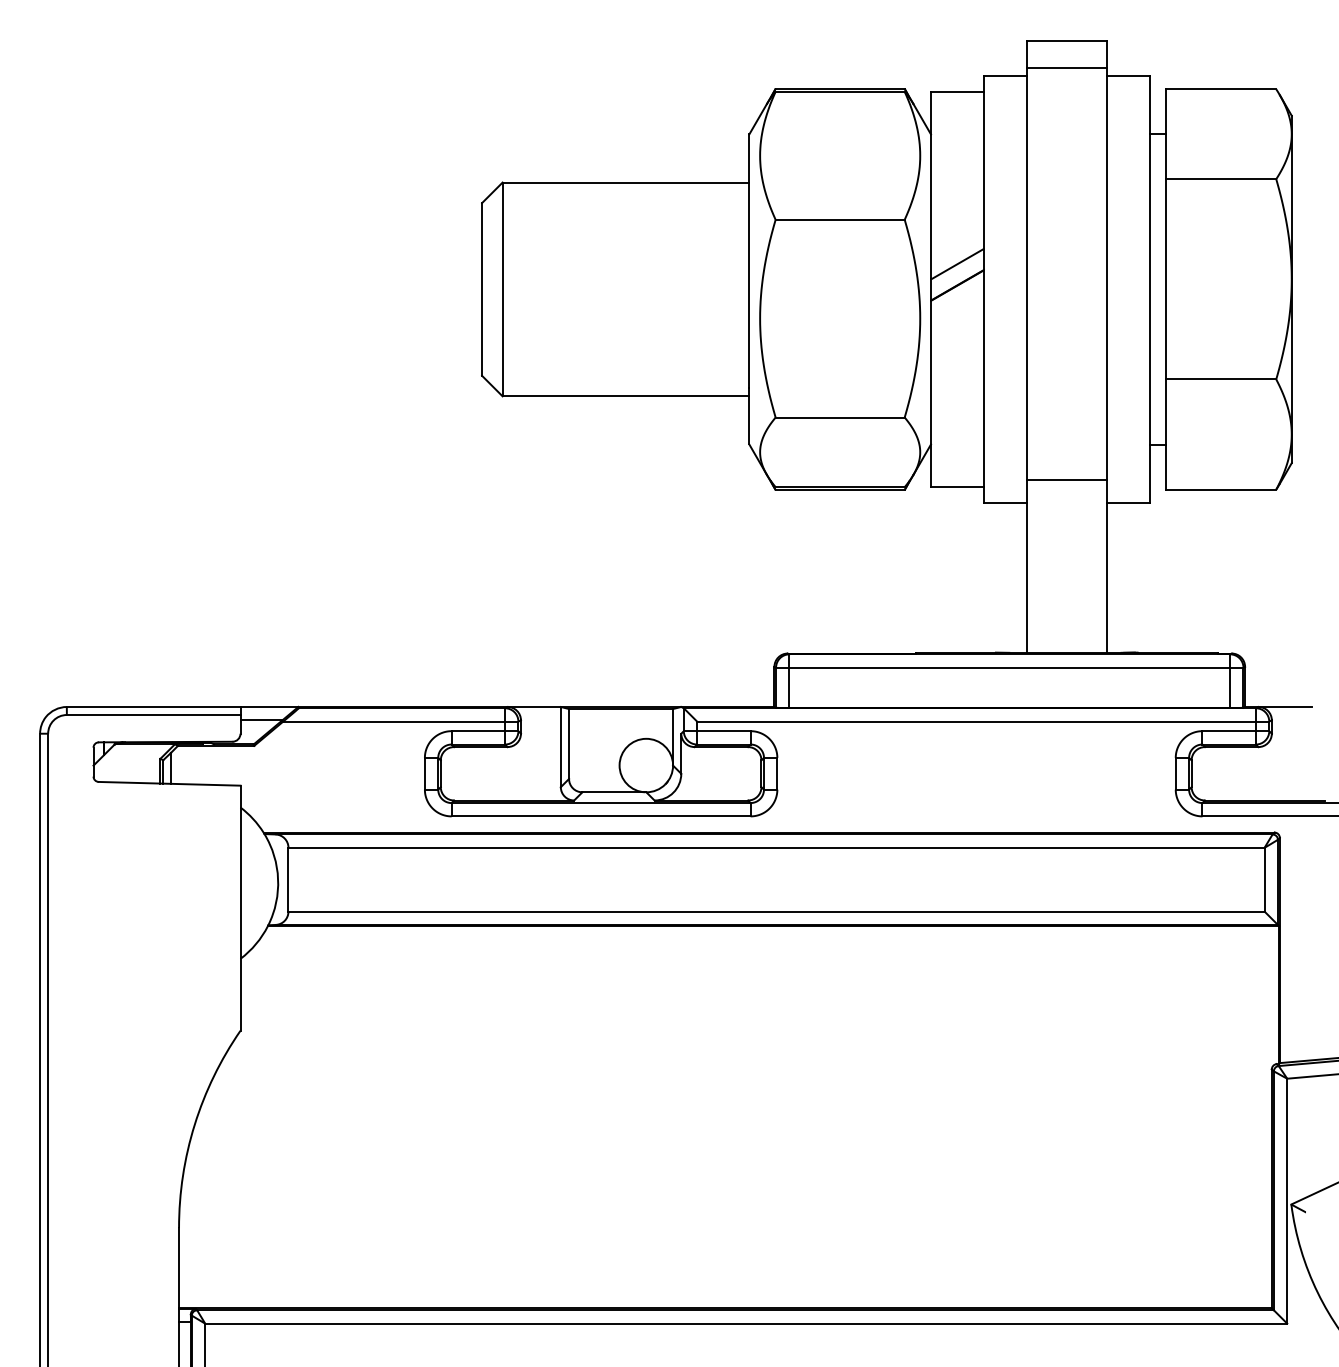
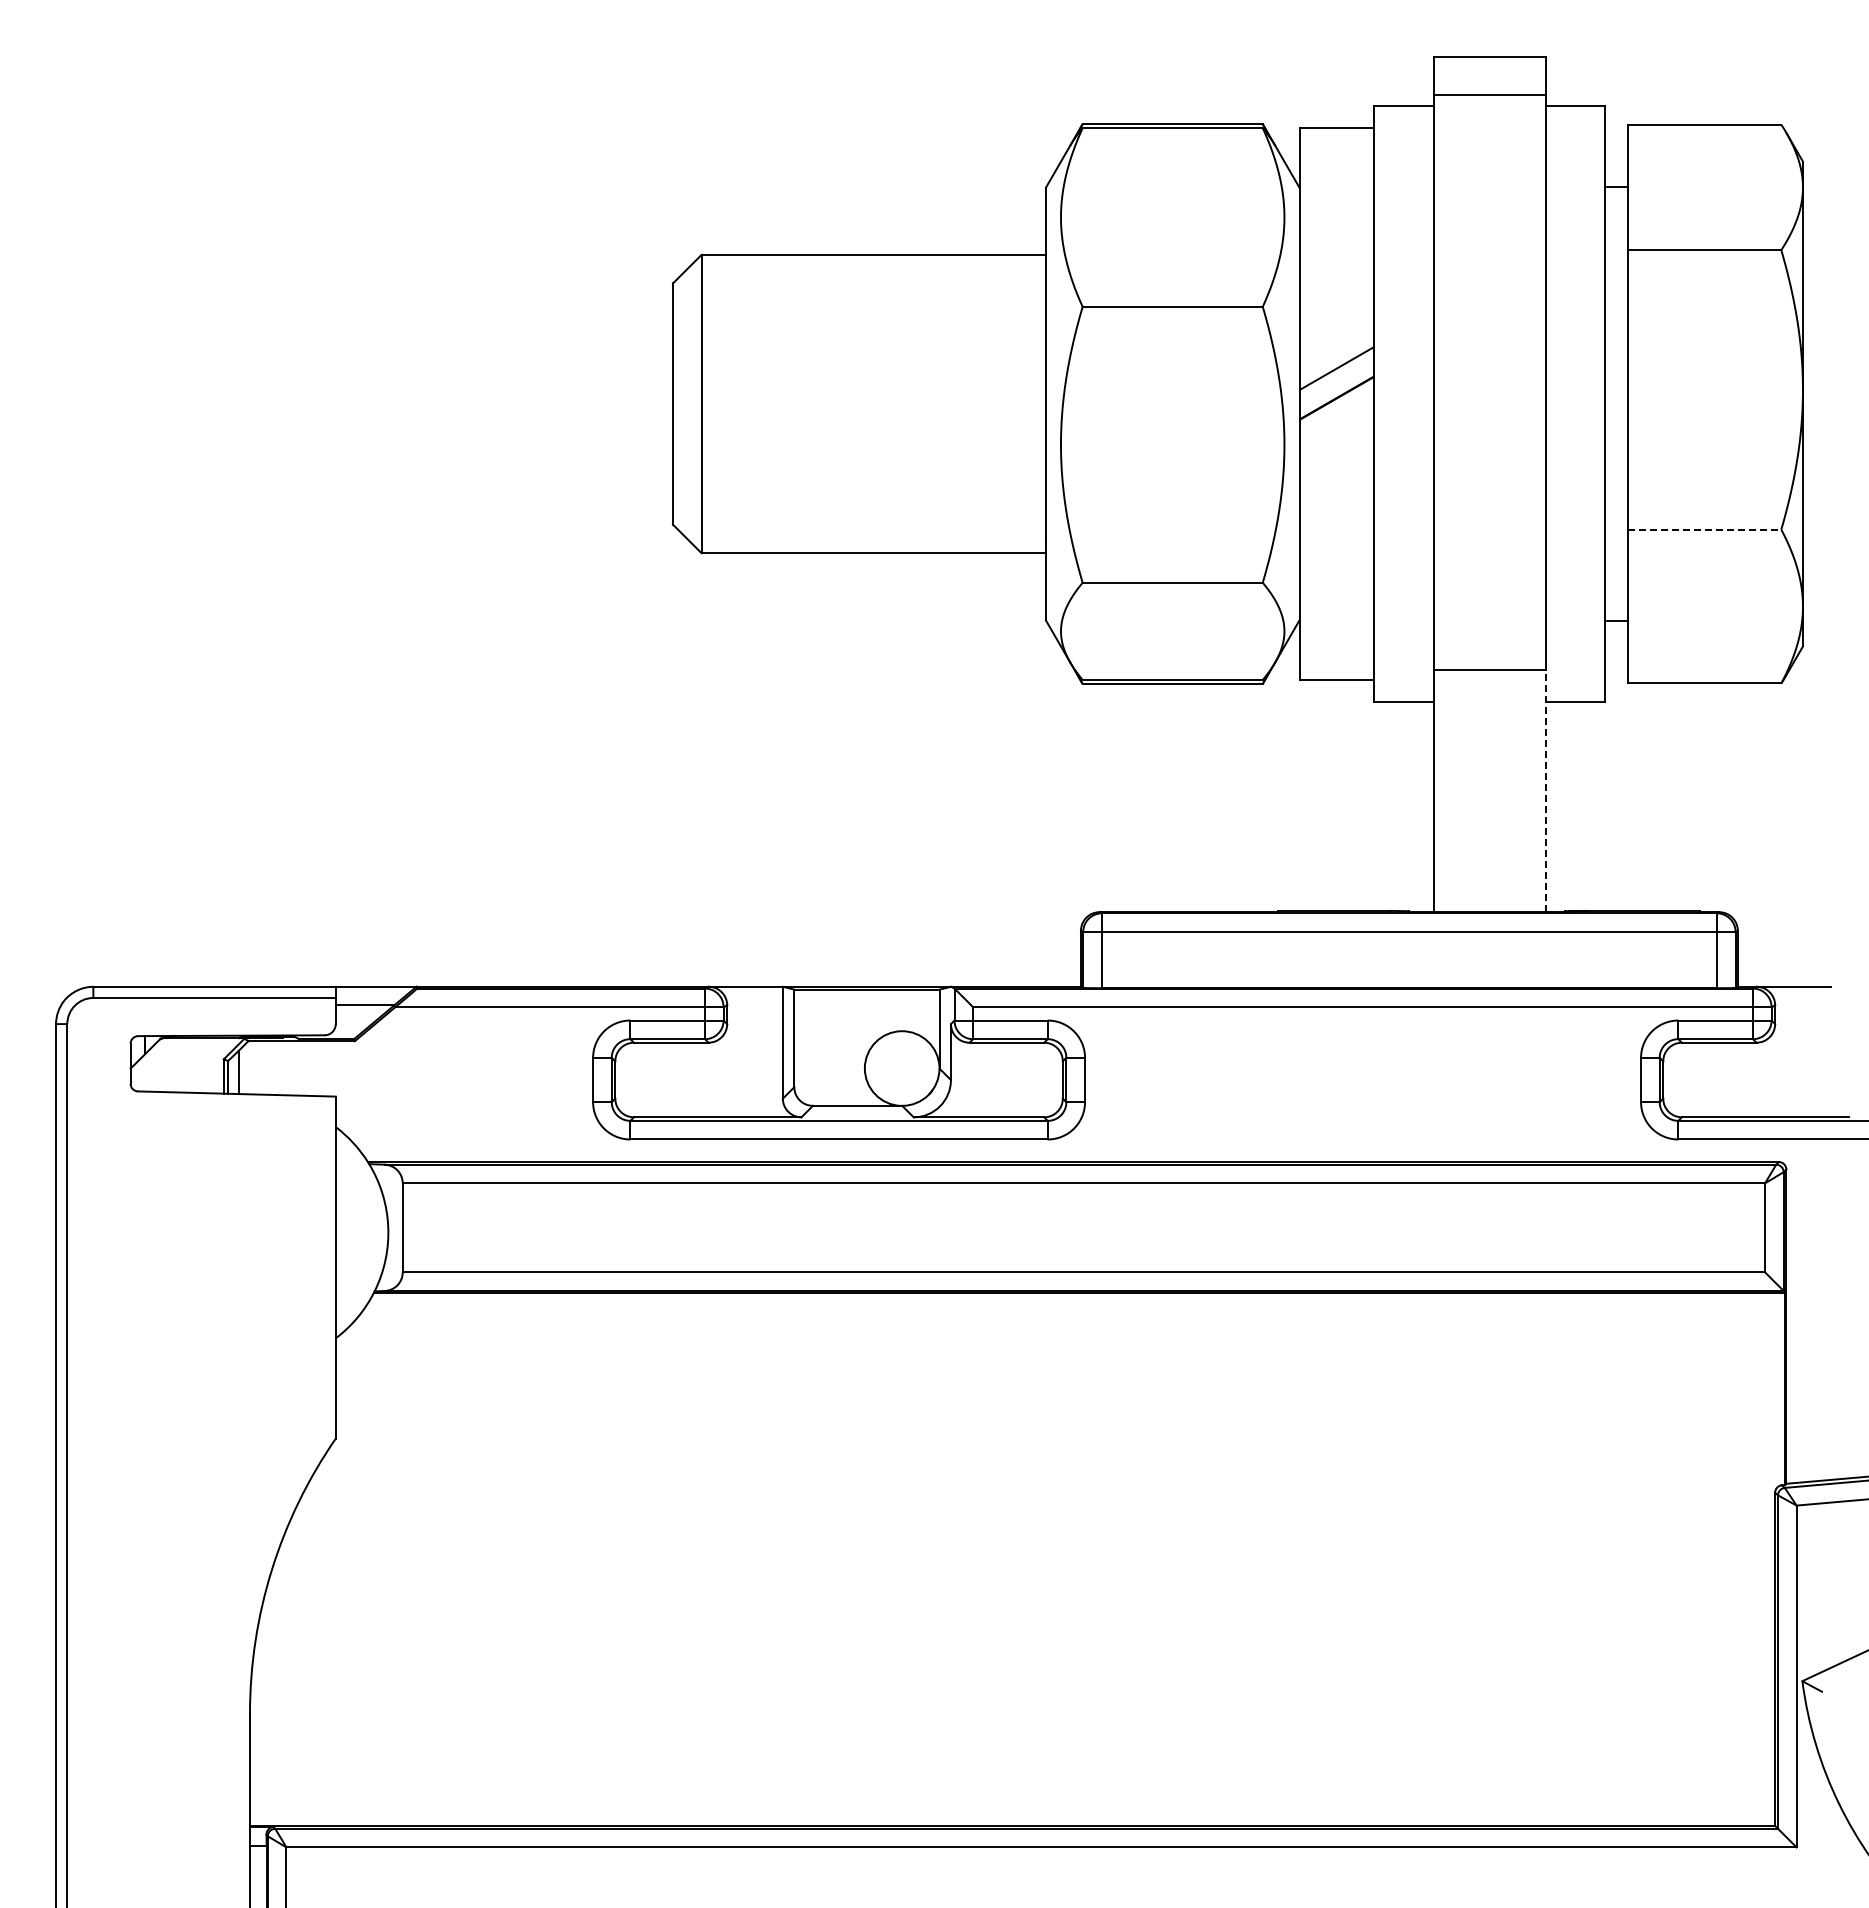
line: (1221, 379) -> (1704, 529), solid -> dashed
line: (1107, 566) -> (1545, 790), solid -> dashed

